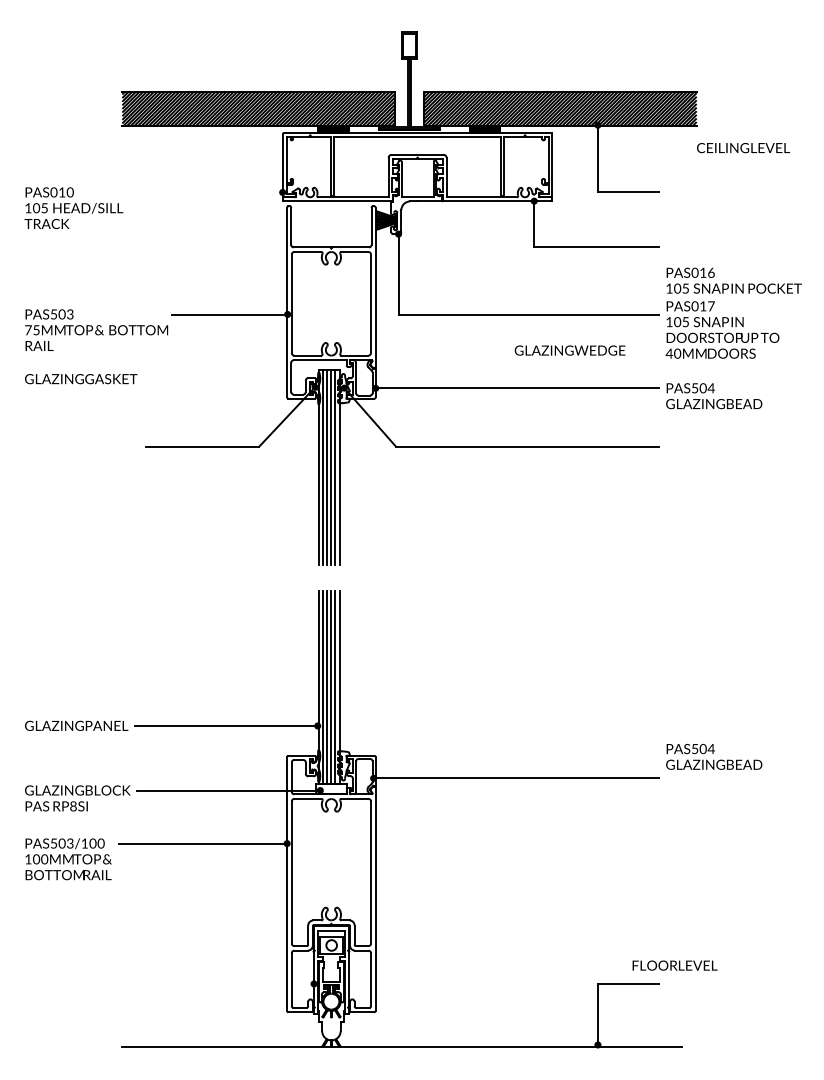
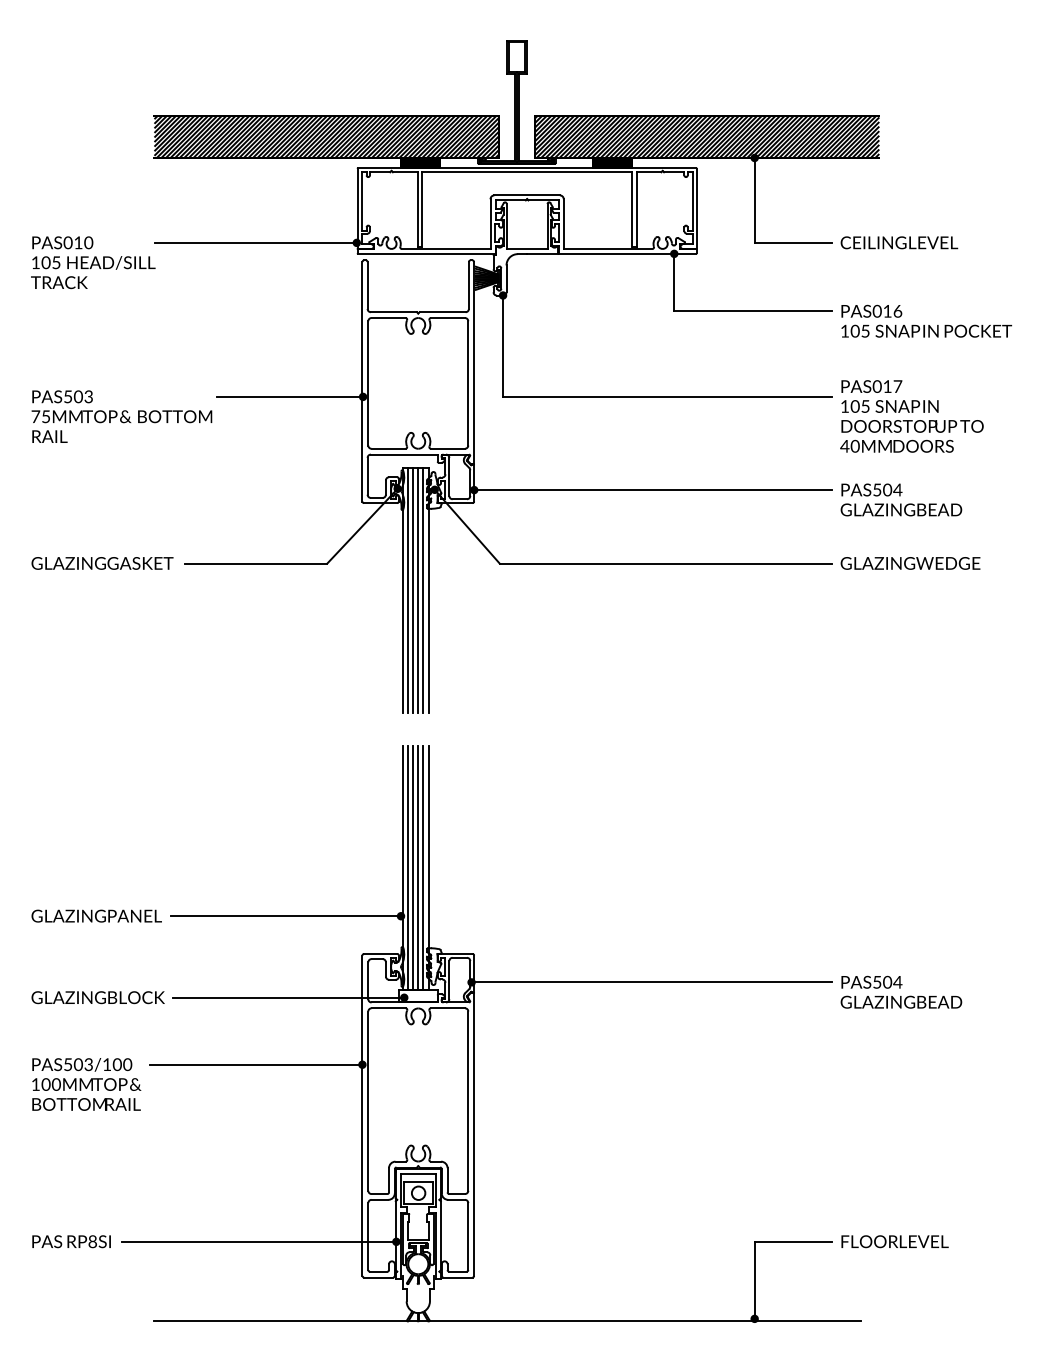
text: (743, 147) -> (899, 242), moved
line: (202, 192) -> (255, 242), added
text: (734, 280) -> (926, 320), moved
text: (570, 350) -> (910, 563), moved
text: (81, 379) -> (102, 563), moved
text: (714, 756) -> (901, 991), moved
text: (56, 806) -> (71, 1241), moved
text: (674, 965) -> (894, 1241), moved
line: (204, 983) -> (258, 1241), added

